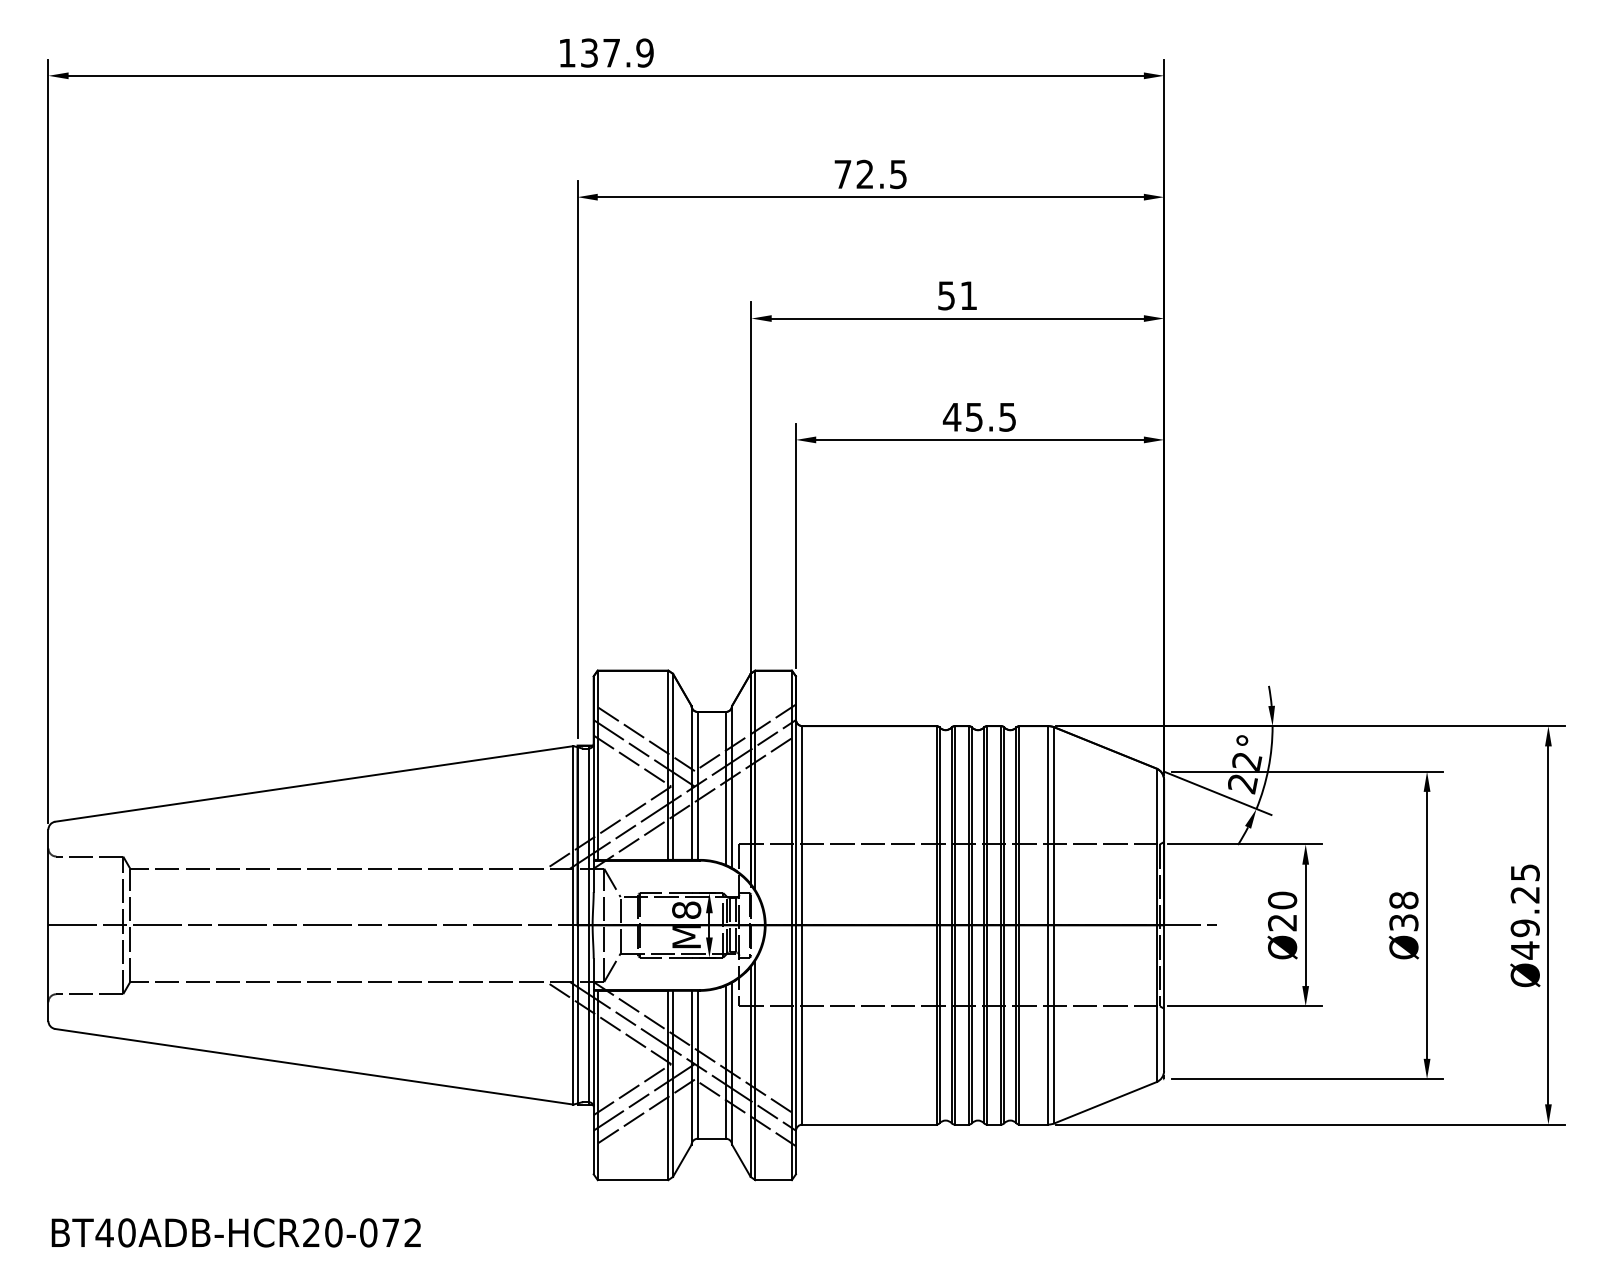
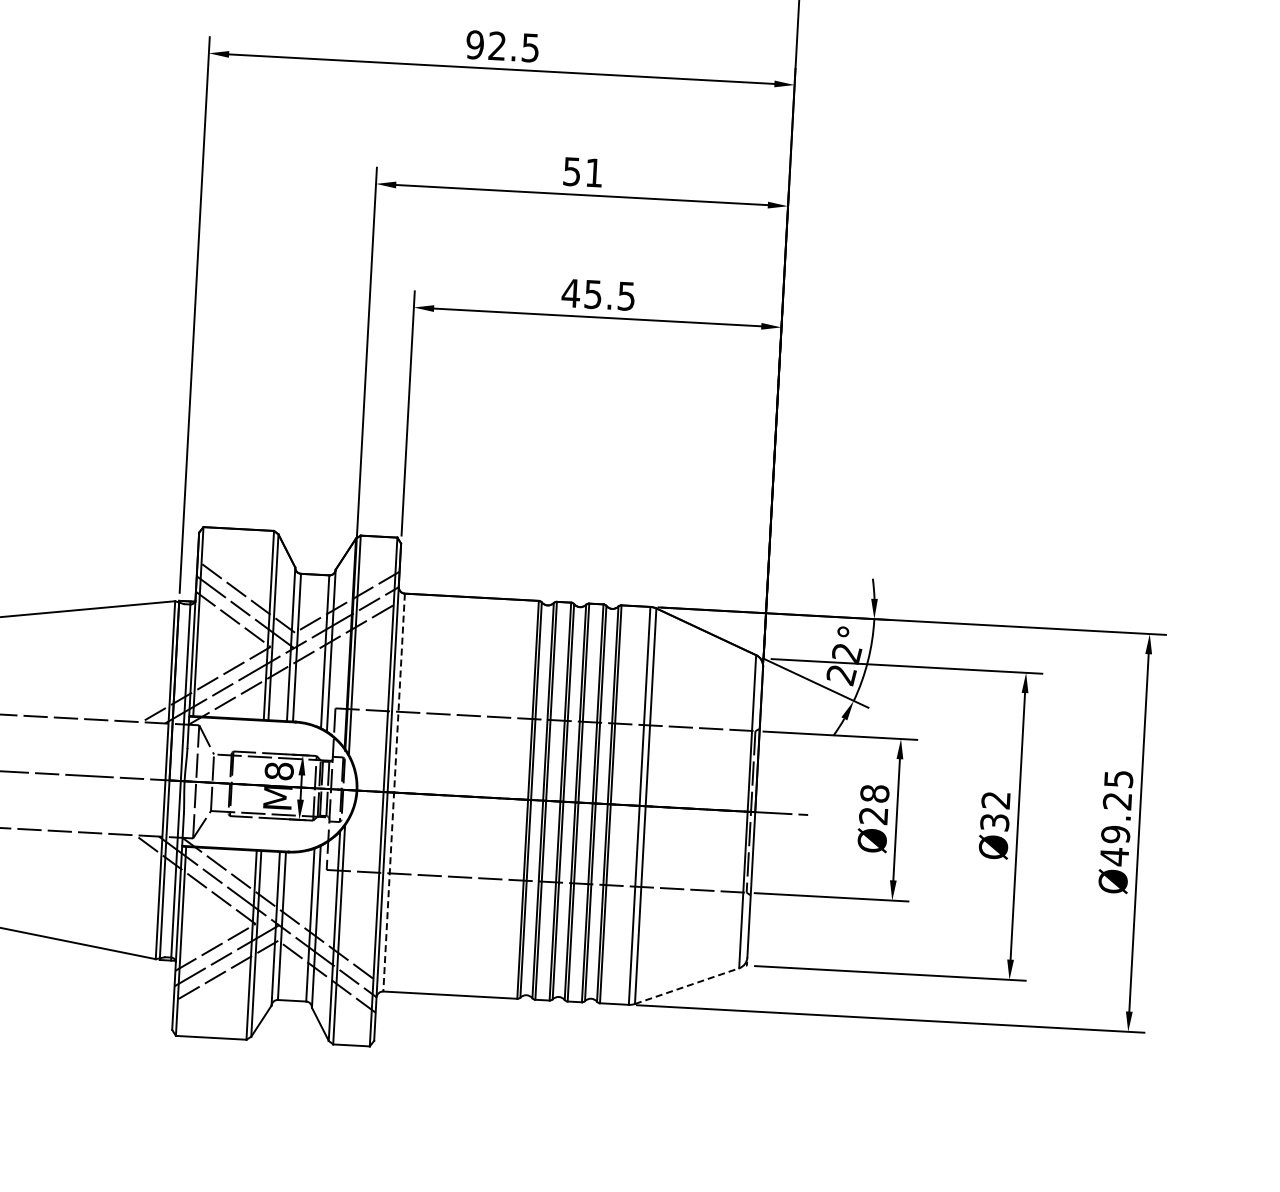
text: (842, 174) -> (474, 44), 72.5 -> 92.5
text: (1282, 900) -> (874, 793), Ø20 -> Ø28
text: (1403, 900) -> (995, 800), Ø38 -> Ø32
line: (802, 925) -> (394, 792), solid -> dashed
line: (1105, 1102) -> (687, 985), solid -> dashed

